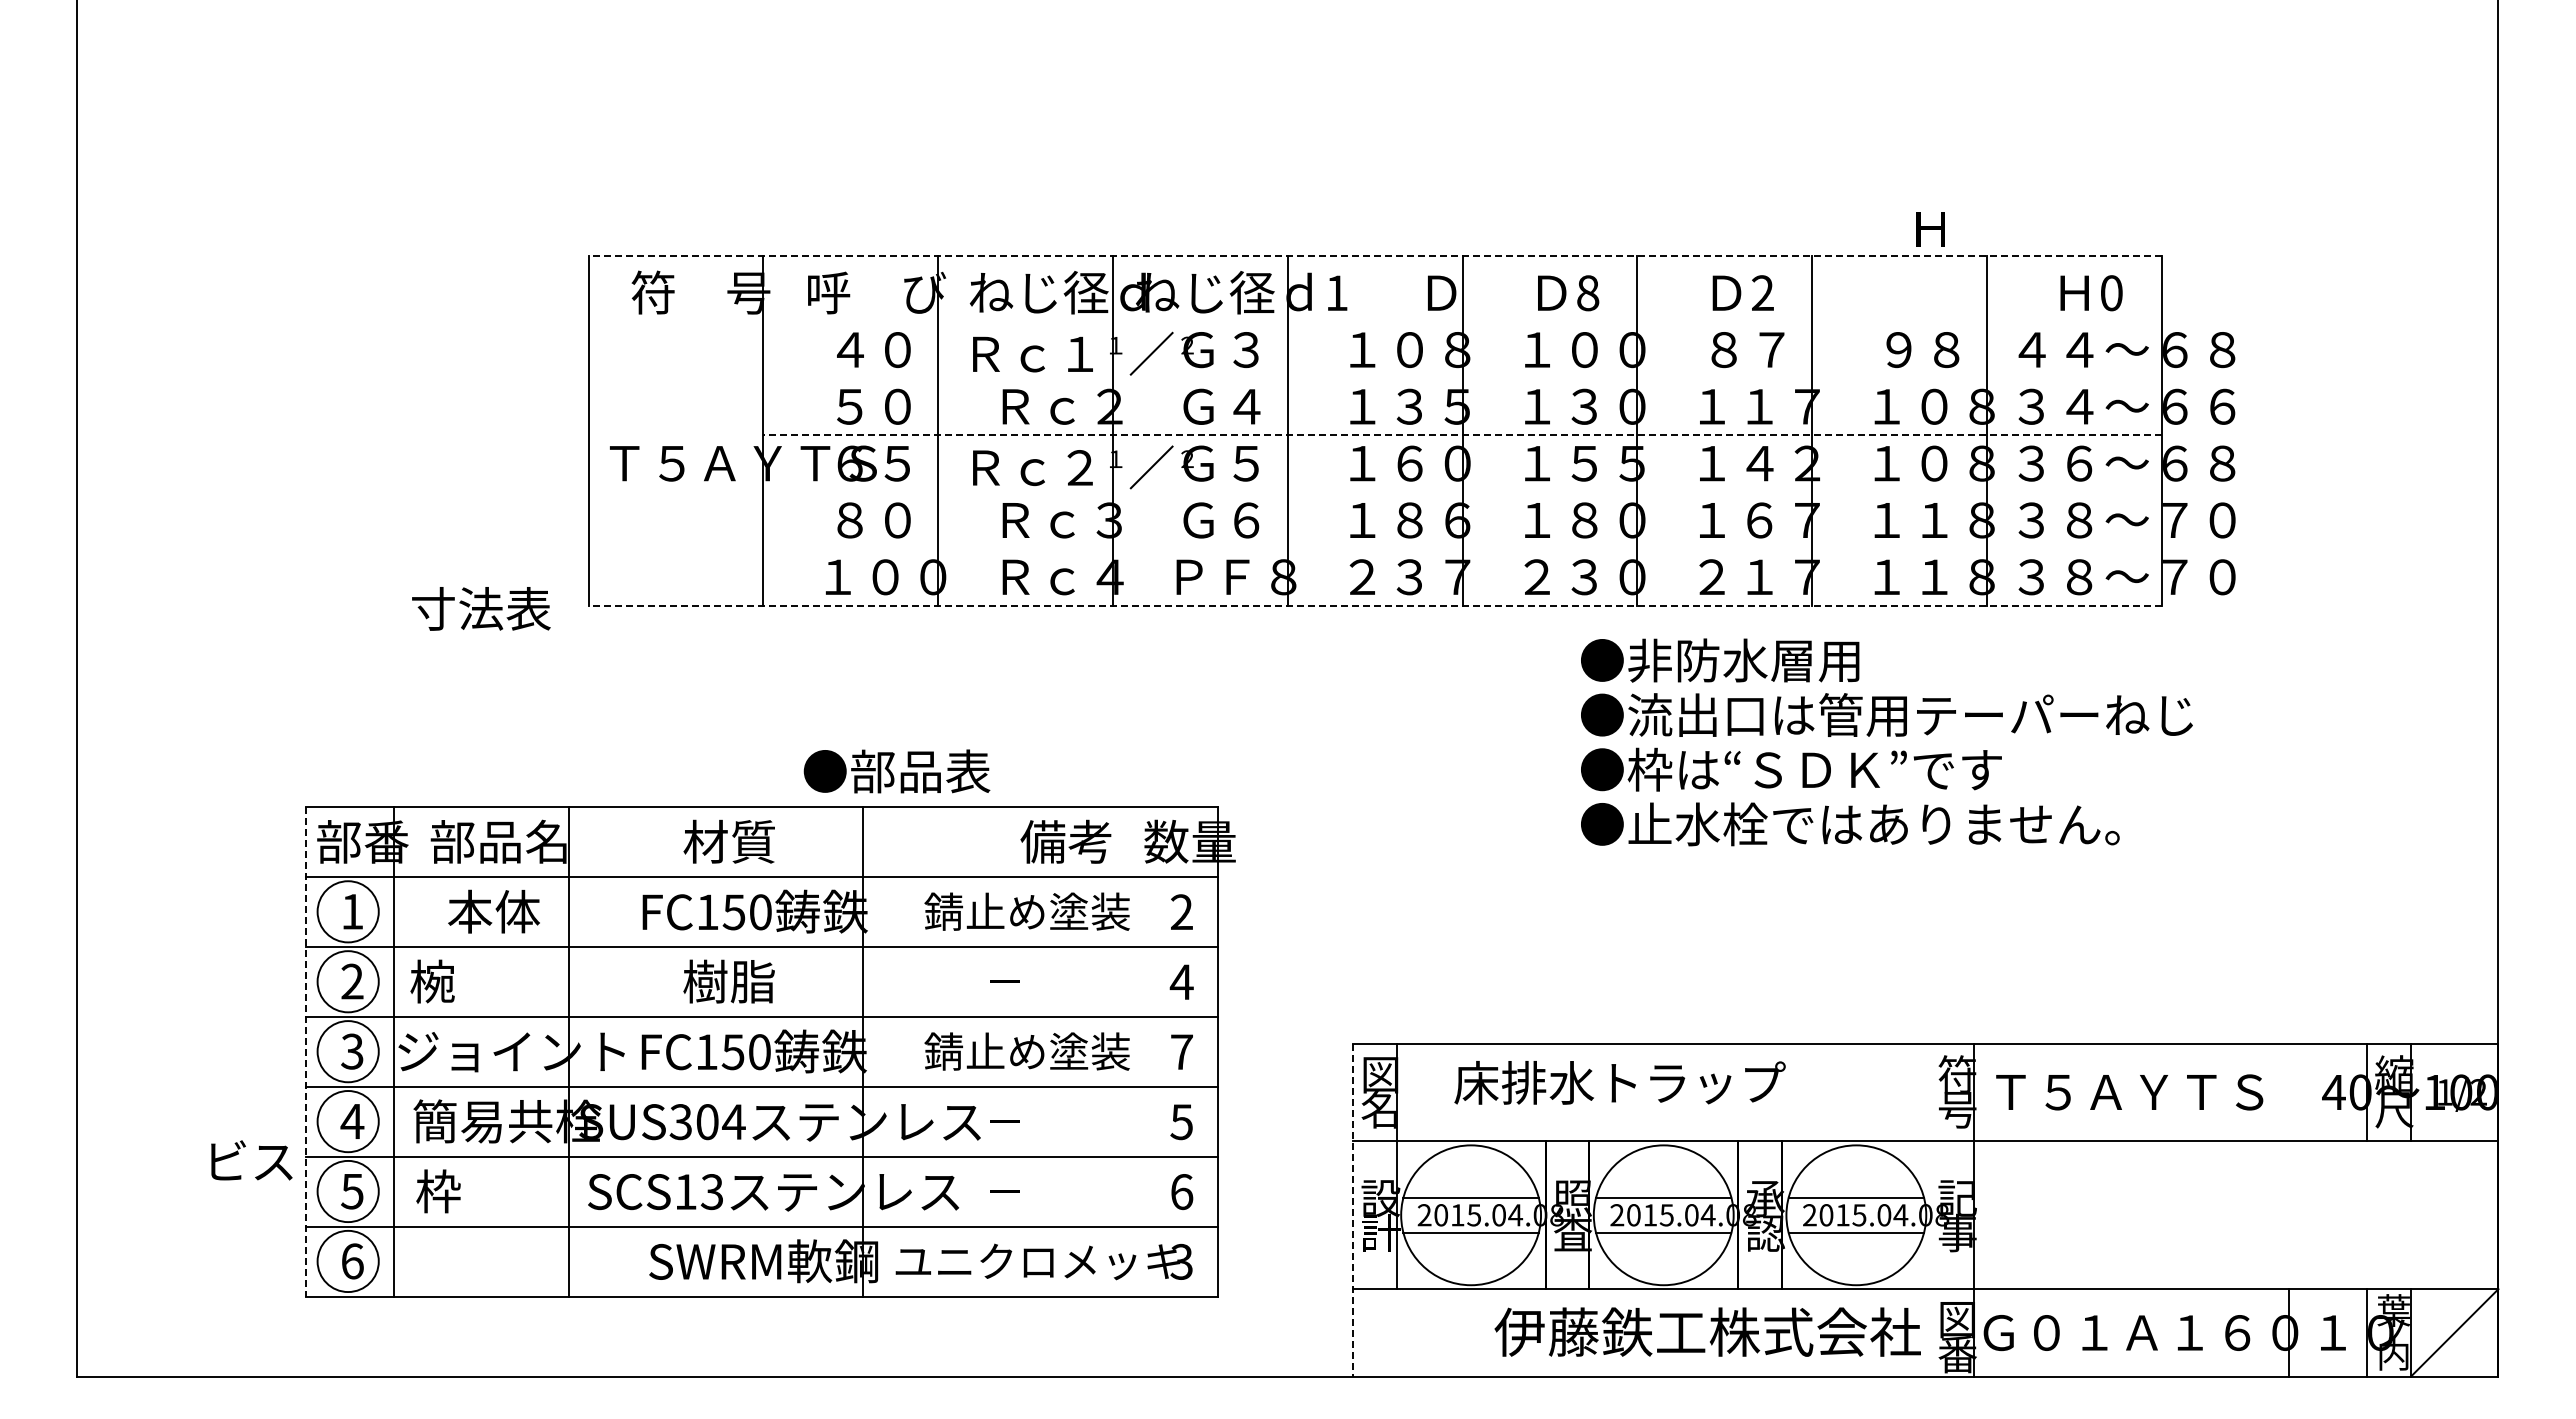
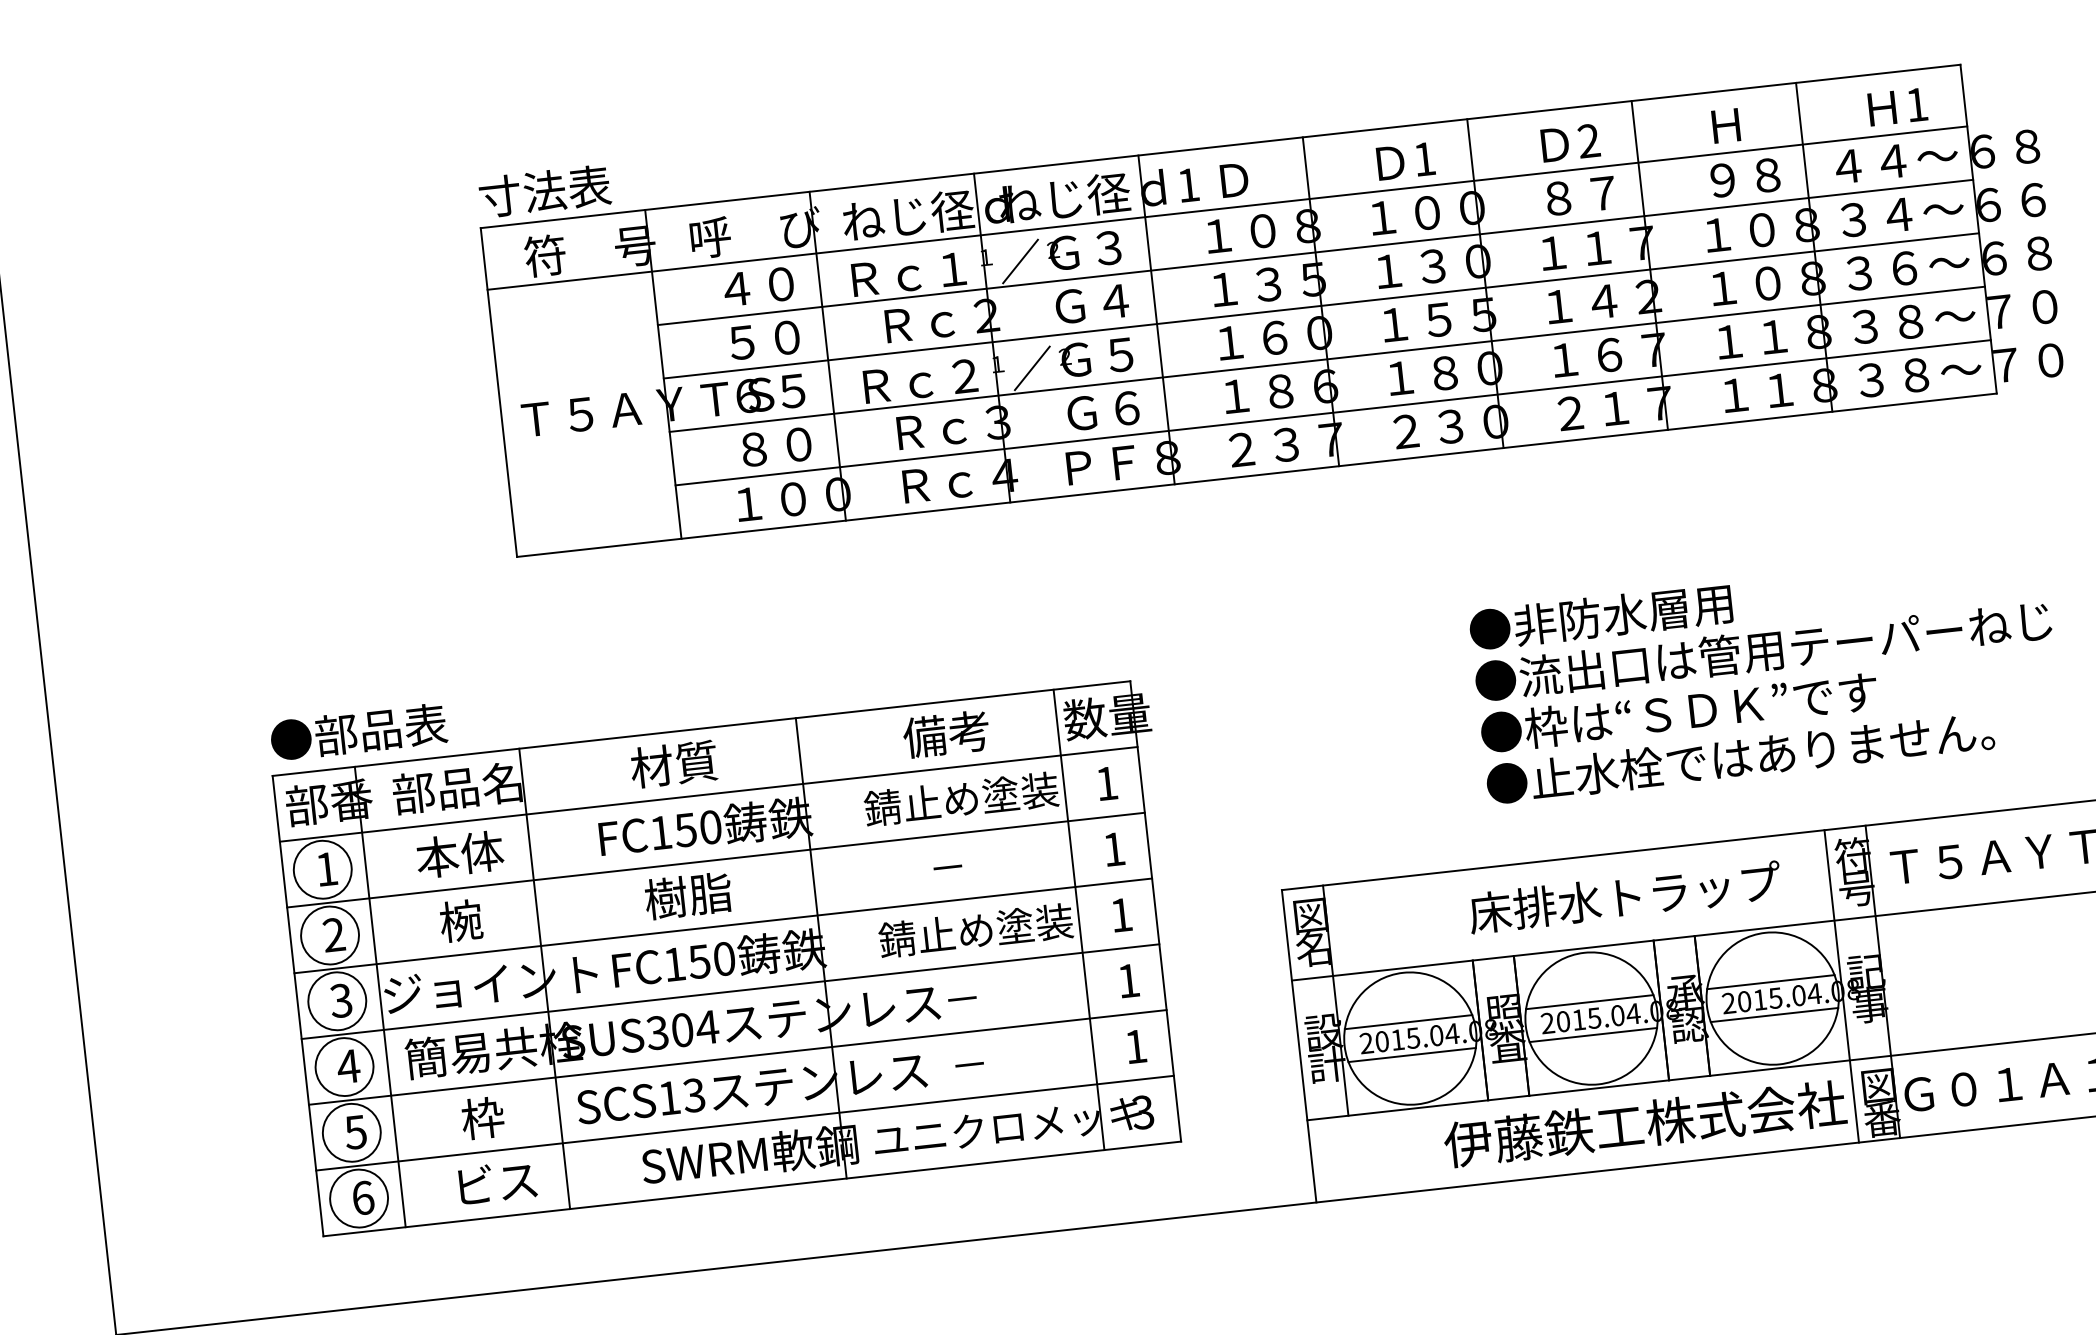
text: (1930, 229) -> (1726, 126), moved
line: (1375, 256) -> (1220, 146), dashed -> solid
text: (1442, 292) -> (1234, 179), moved
text: (1588, 293) -> (1425, 159), 8 -> 1
text: (2111, 293) -> (1916, 105), 0 -> 1
line: (1374, 321) -> (1226, 208), added
line: (1462, 378) -> (1315, 252), added
line: (1462, 435) -> (1321, 306), dashed -> solid
line: (1462, 492) -> (1327, 359), added
line: (1462, 548) -> (1333, 412), added
line: (1375, 605) -> (1257, 475), dashed -> solid
text: (481, 608) -> (545, 190), moved
text: (1886, 742) -> (1765, 676), moved
text: (896, 771) -> (358, 732), moved
text: (1065, 841) -> (945, 734), moved
text: (1181, 911) -> (1106, 782), 2 -> 1
text: (432, 981) -> (461, 920), moved
text: (1181, 981) -> (1113, 848), 4 -> 1
line: (1136, 1051) -> (1078, 919), added
text: (1181, 1051) -> (1120, 914), 7 -> 1
line: (306, 1052) -> (298, 1006), dashed -> solid
text: (1619, 1082) -> (1624, 897), moved
text: (1181, 1122) -> (1128, 981), 5 -> 1
text: (251, 1160) -> (497, 1182), moved
text: (438, 1191) -> (482, 1118), moved
text: (1182, 1192) -> (1136, 1047), 6 -> 1
line: (1353, 1210) -> (1299, 1046), dashed -> solid
line: (1930, 1210) -> (1841, 986), added

